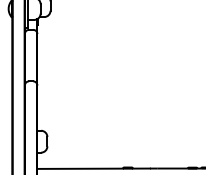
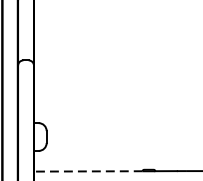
line: (80, 168) -> (88, 171), solid -> dashed

